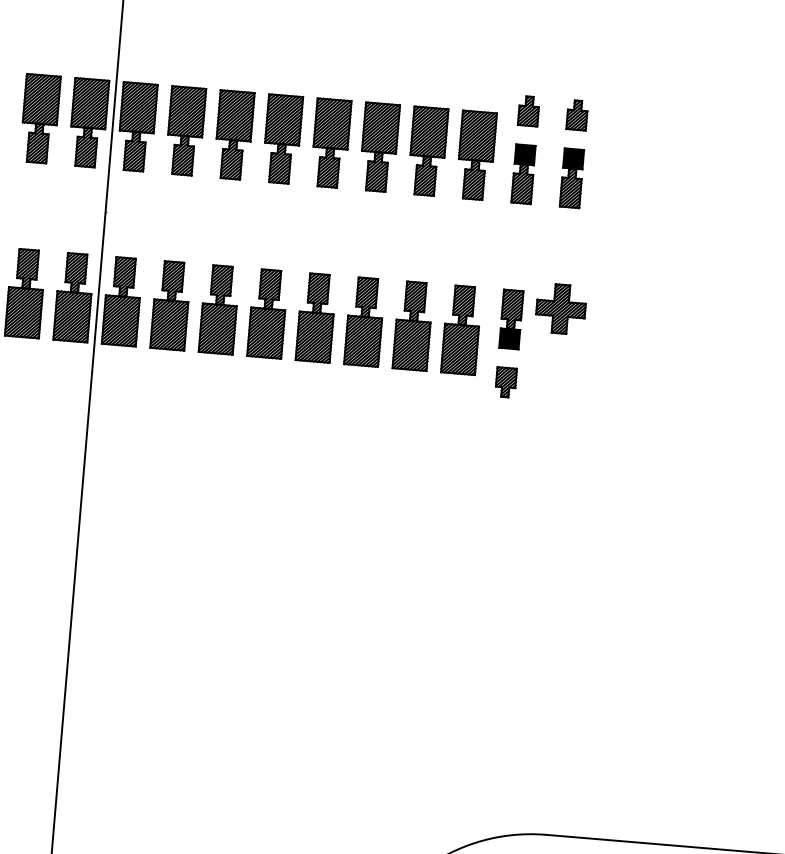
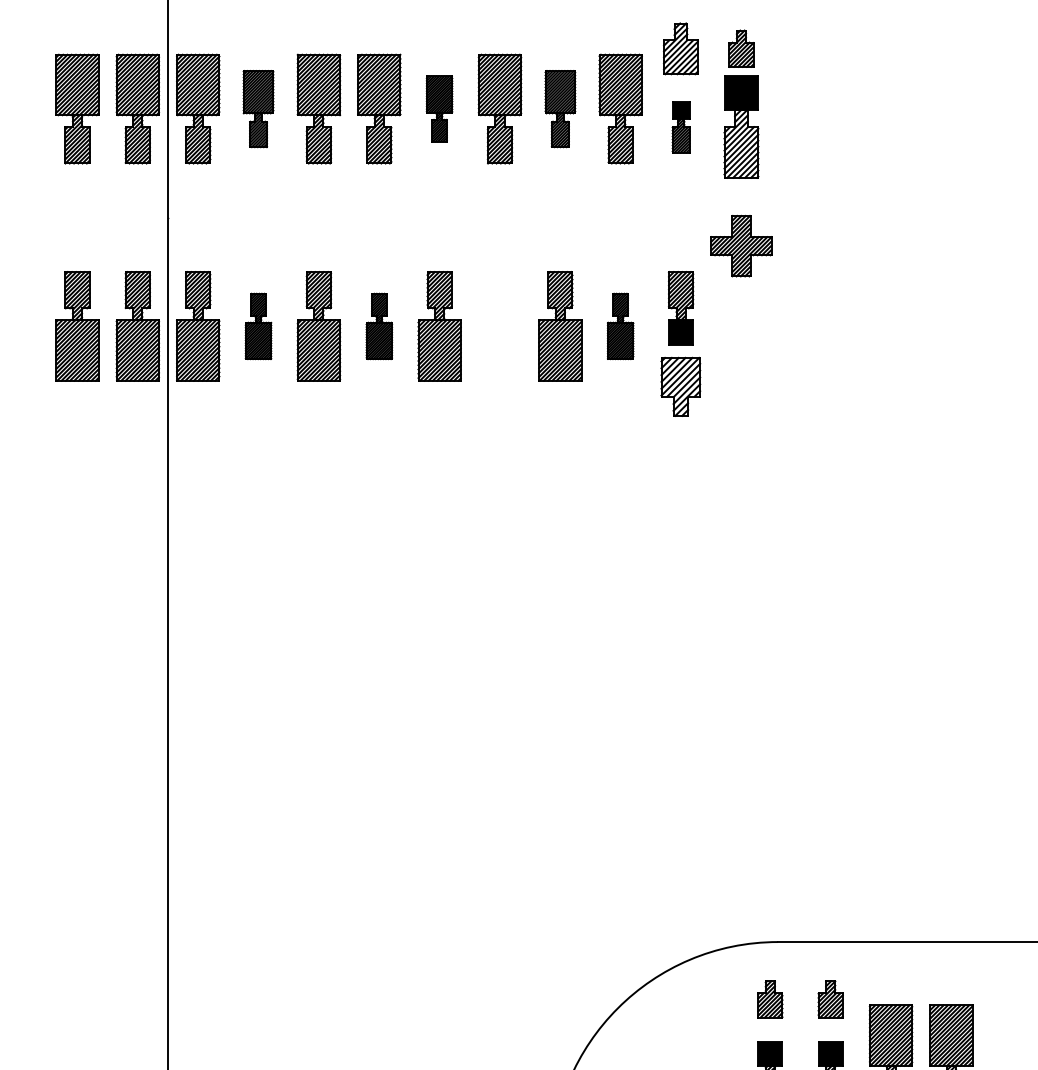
part: (529, 111) -> (681, 48), size x1.4
part: (185, 130) -> (258, 108), size x0.7
part: (330, 142) -> (439, 108), size x0.6
part: (427, 151) -> (560, 108), size x0.7
part: (523, 174) -> (681, 127), size x0.7
part: (572, 178) -> (741, 127), size x1.4
part: (170, 305) -> (258, 326), size x0.6
part: (561, 308) -> (741, 245), moved
part: (267, 313) -> (379, 326), size x0.6
part: (364, 321) -> (499, 326), removed
part: (461, 330) -> (620, 326), size x0.6
part: (506, 382) -> (681, 386), size x1.6

